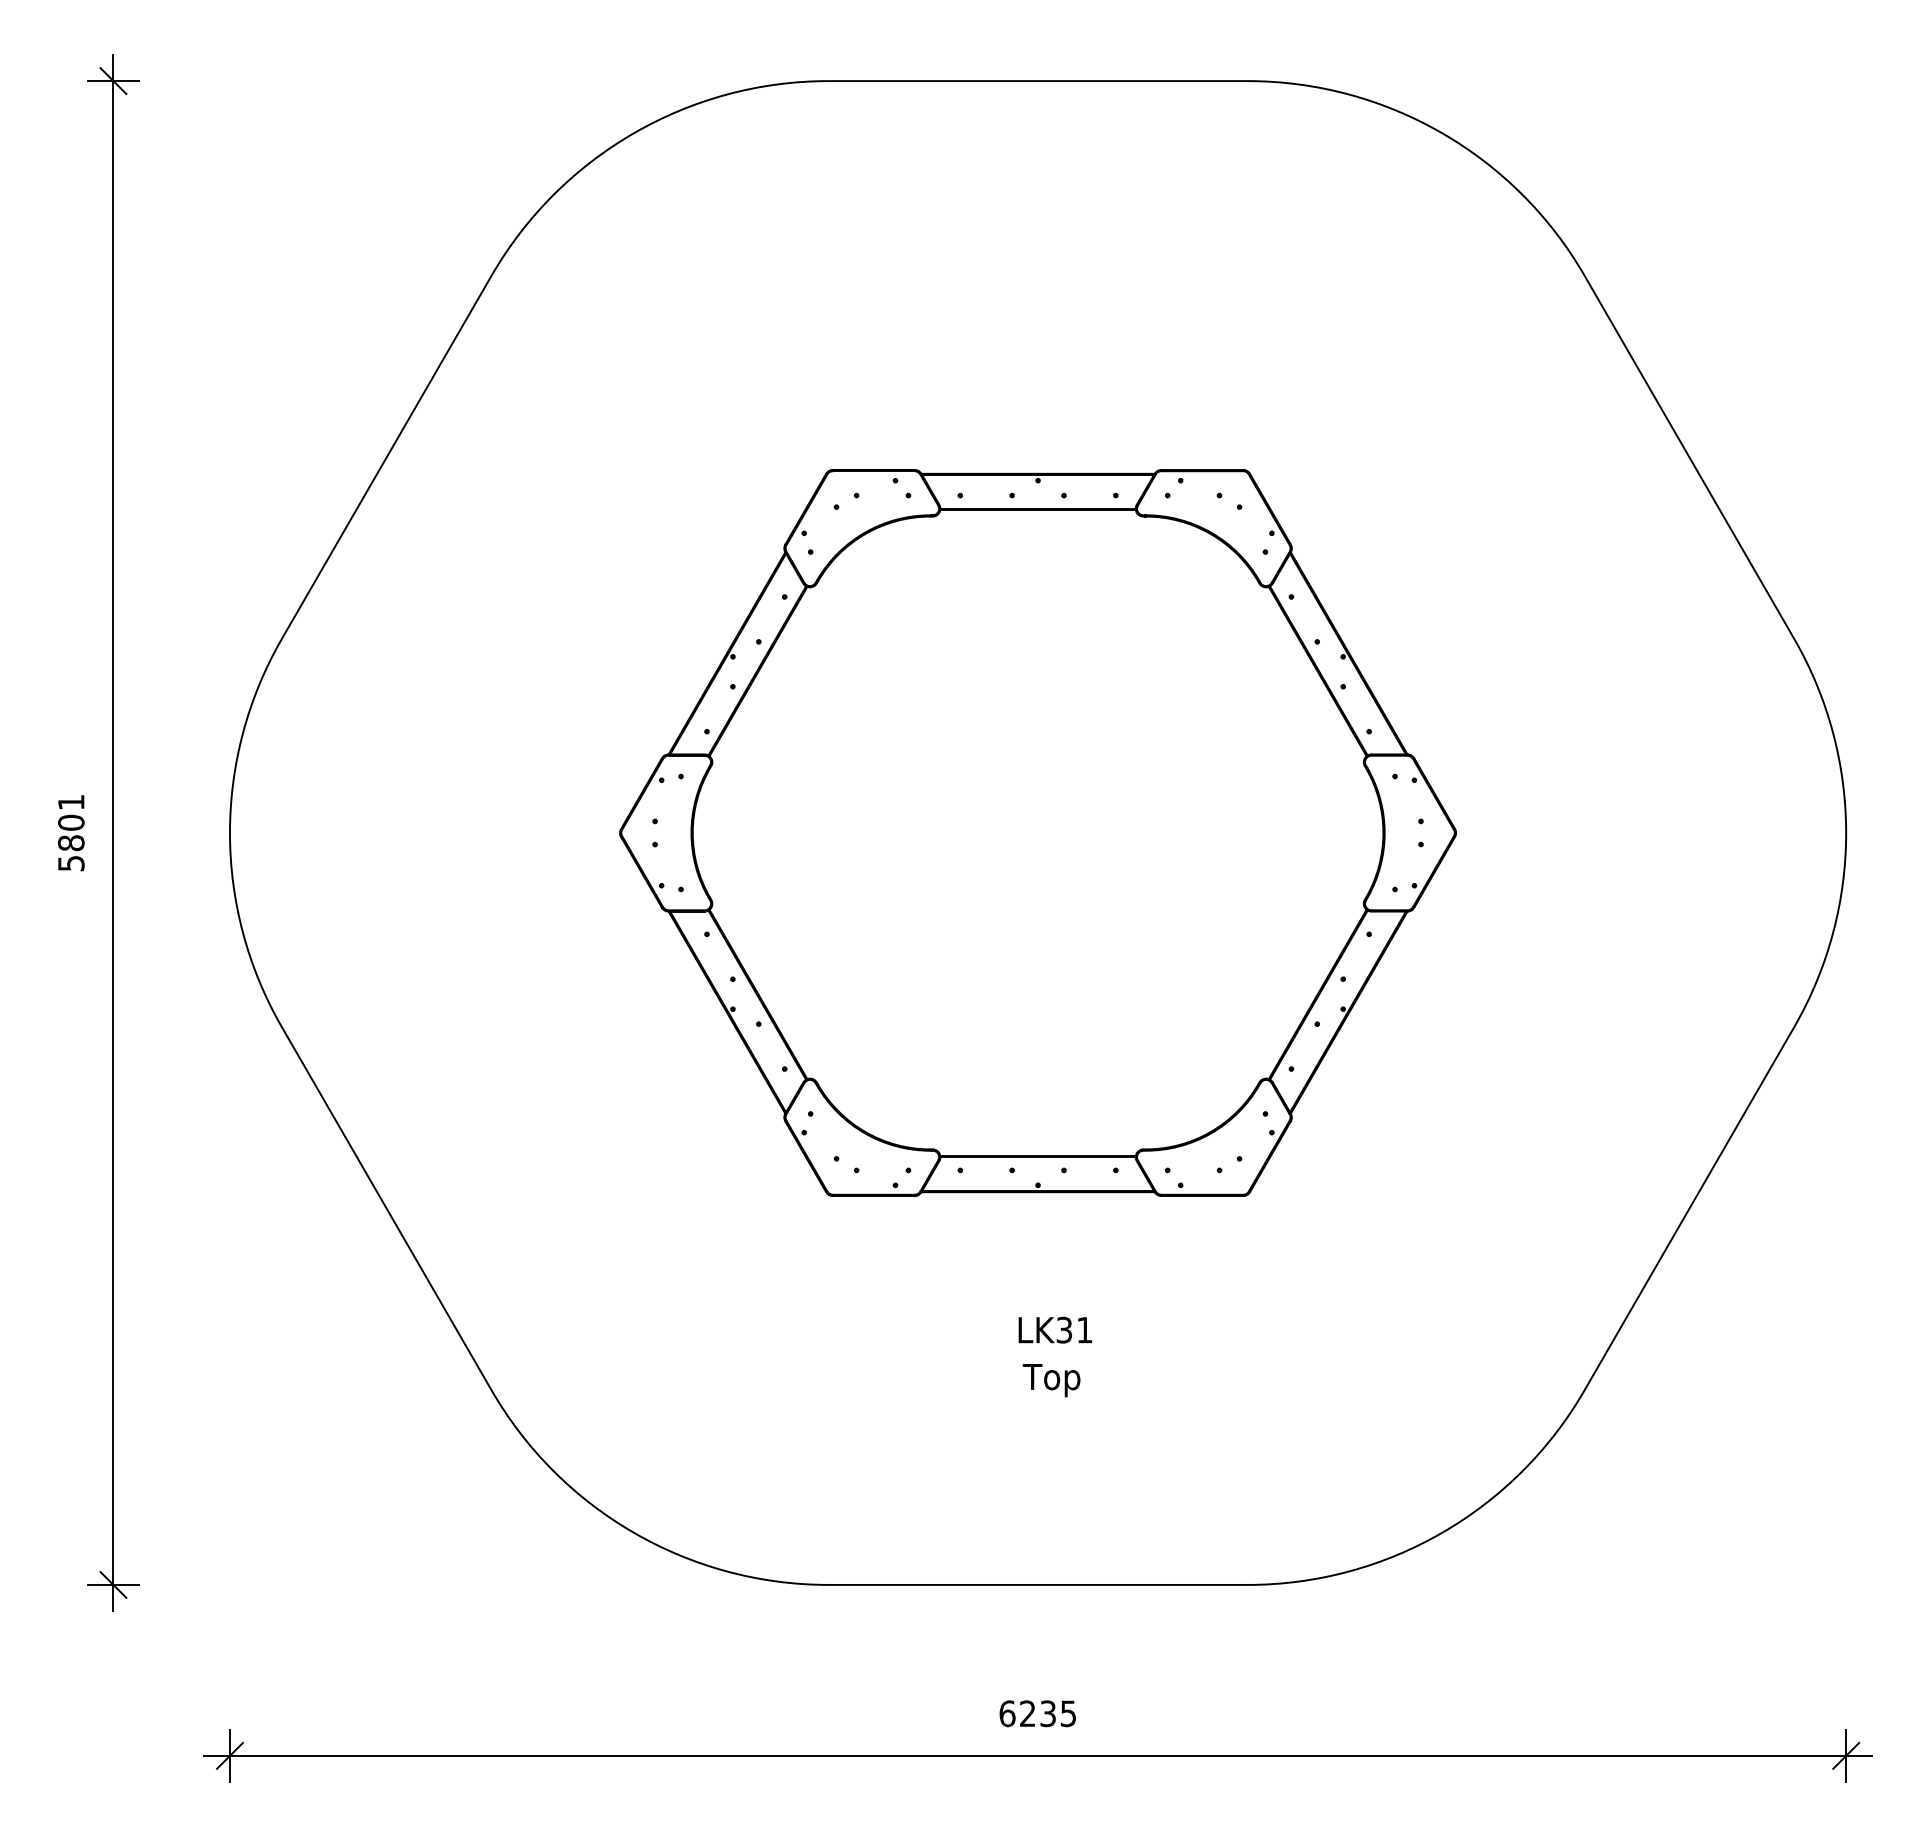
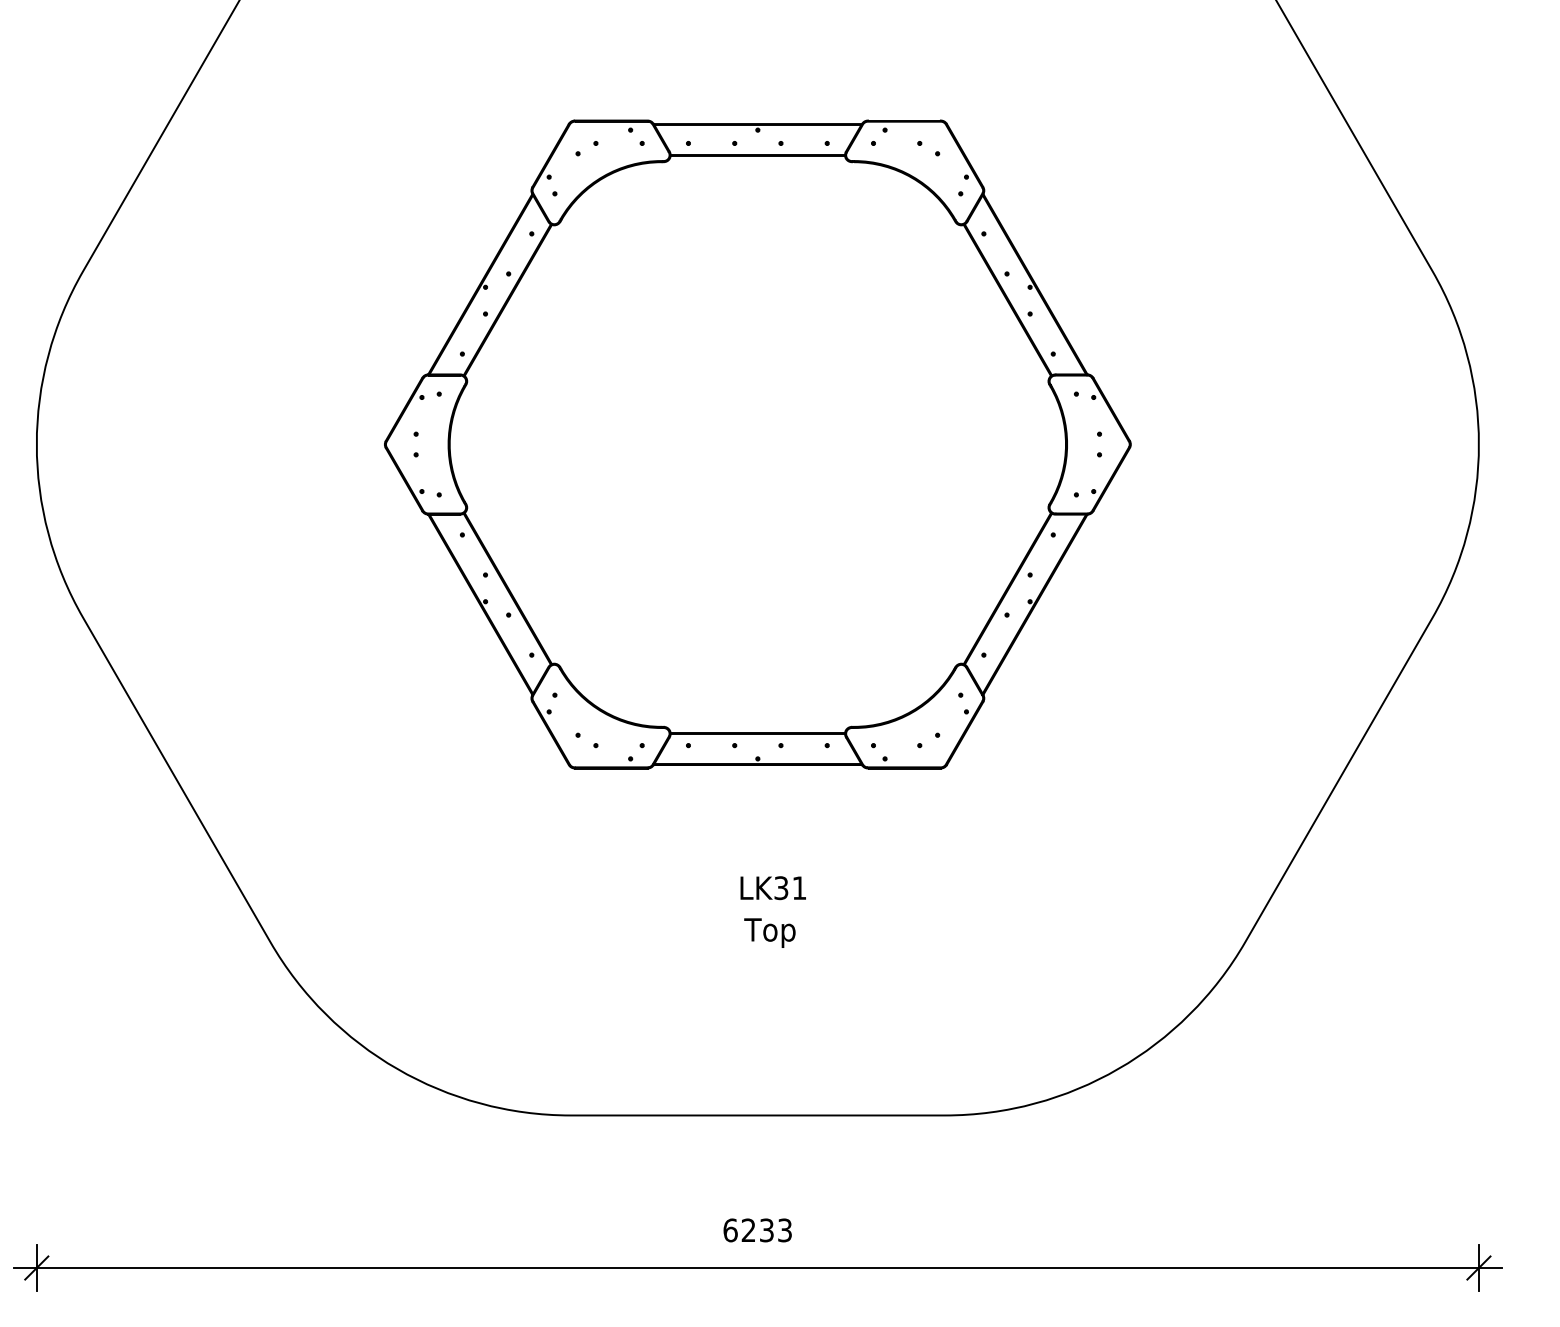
text: (1068, 1713) -> (785, 1230), 6235 -> 6233

